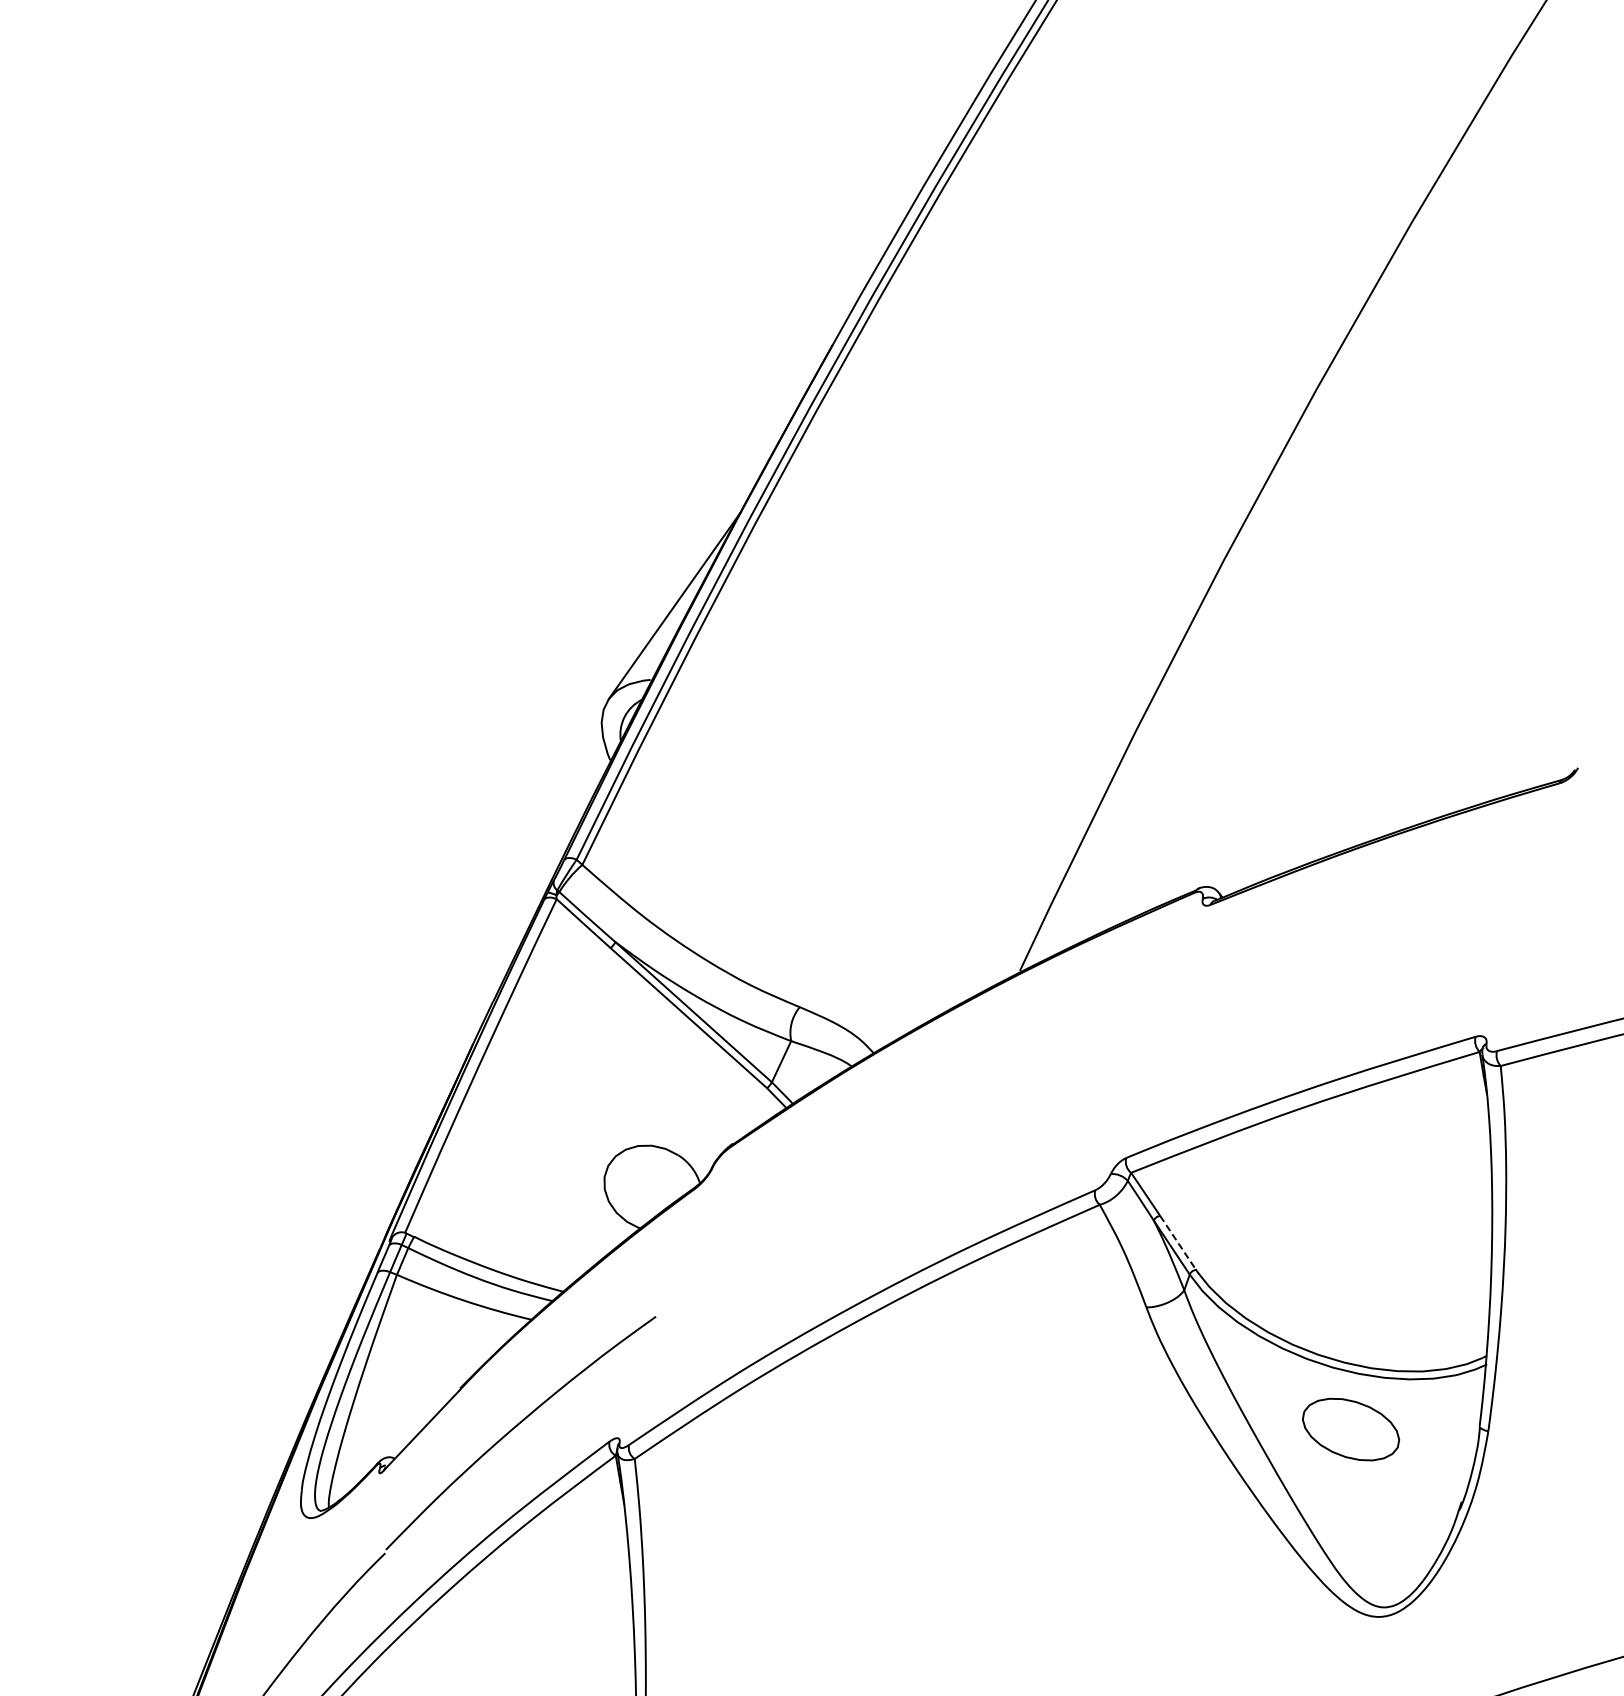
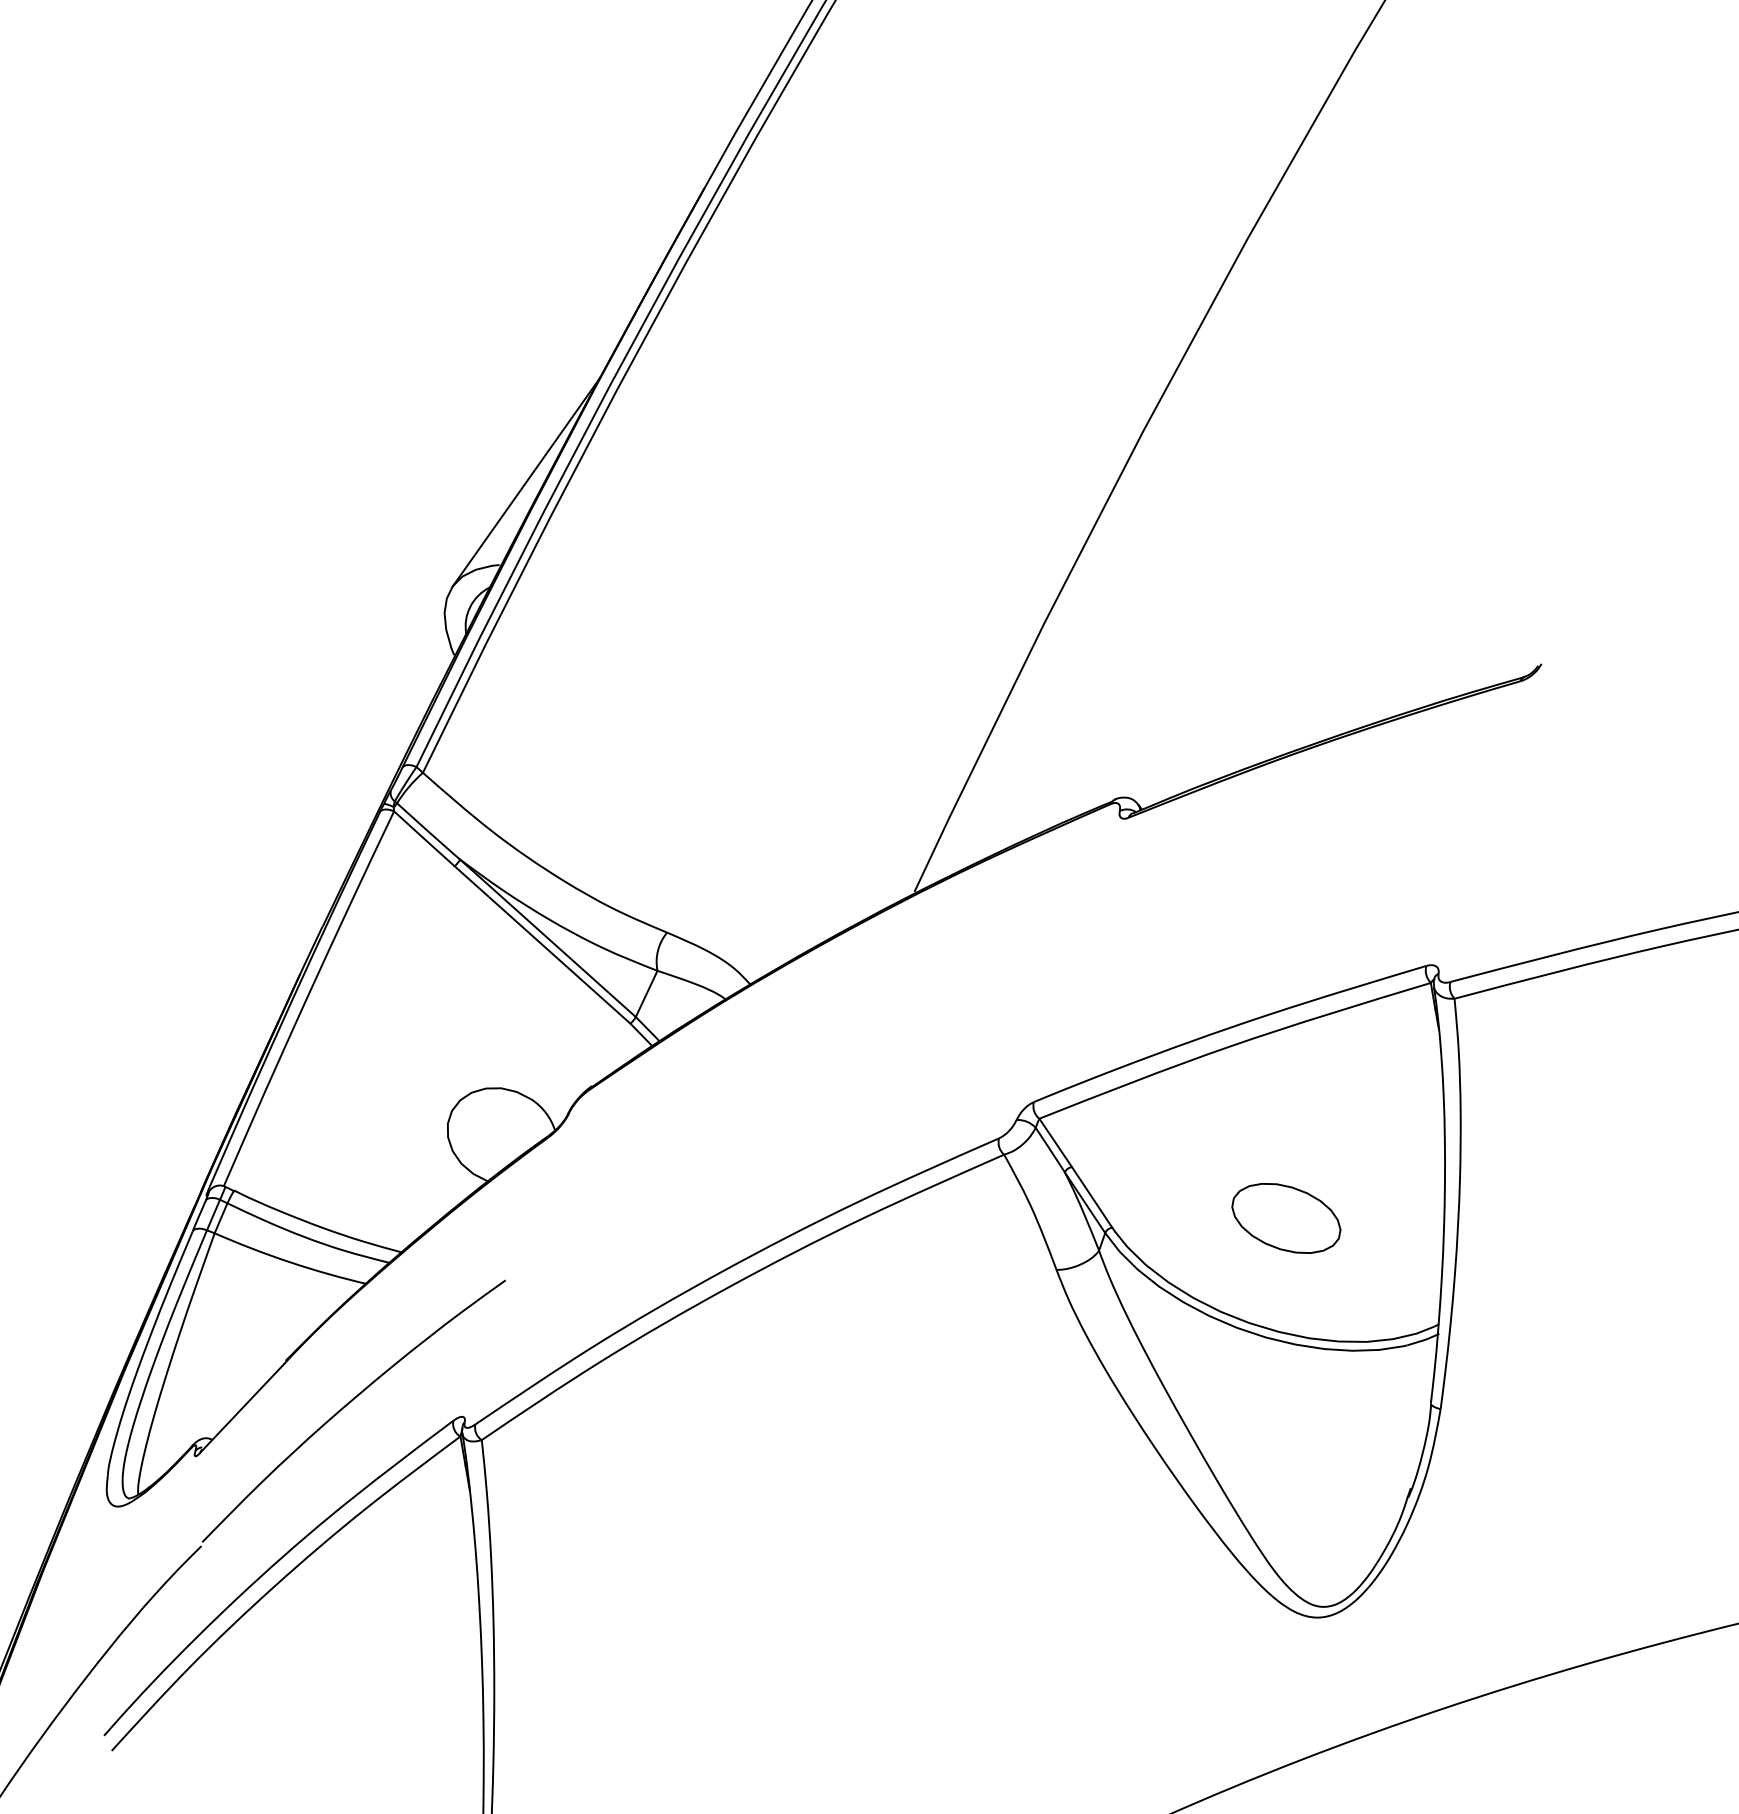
line: (1178, 1243) -> (1092, 1198), dashed -> solid
part: (1351, 1429) -> (1286, 1218), moved

